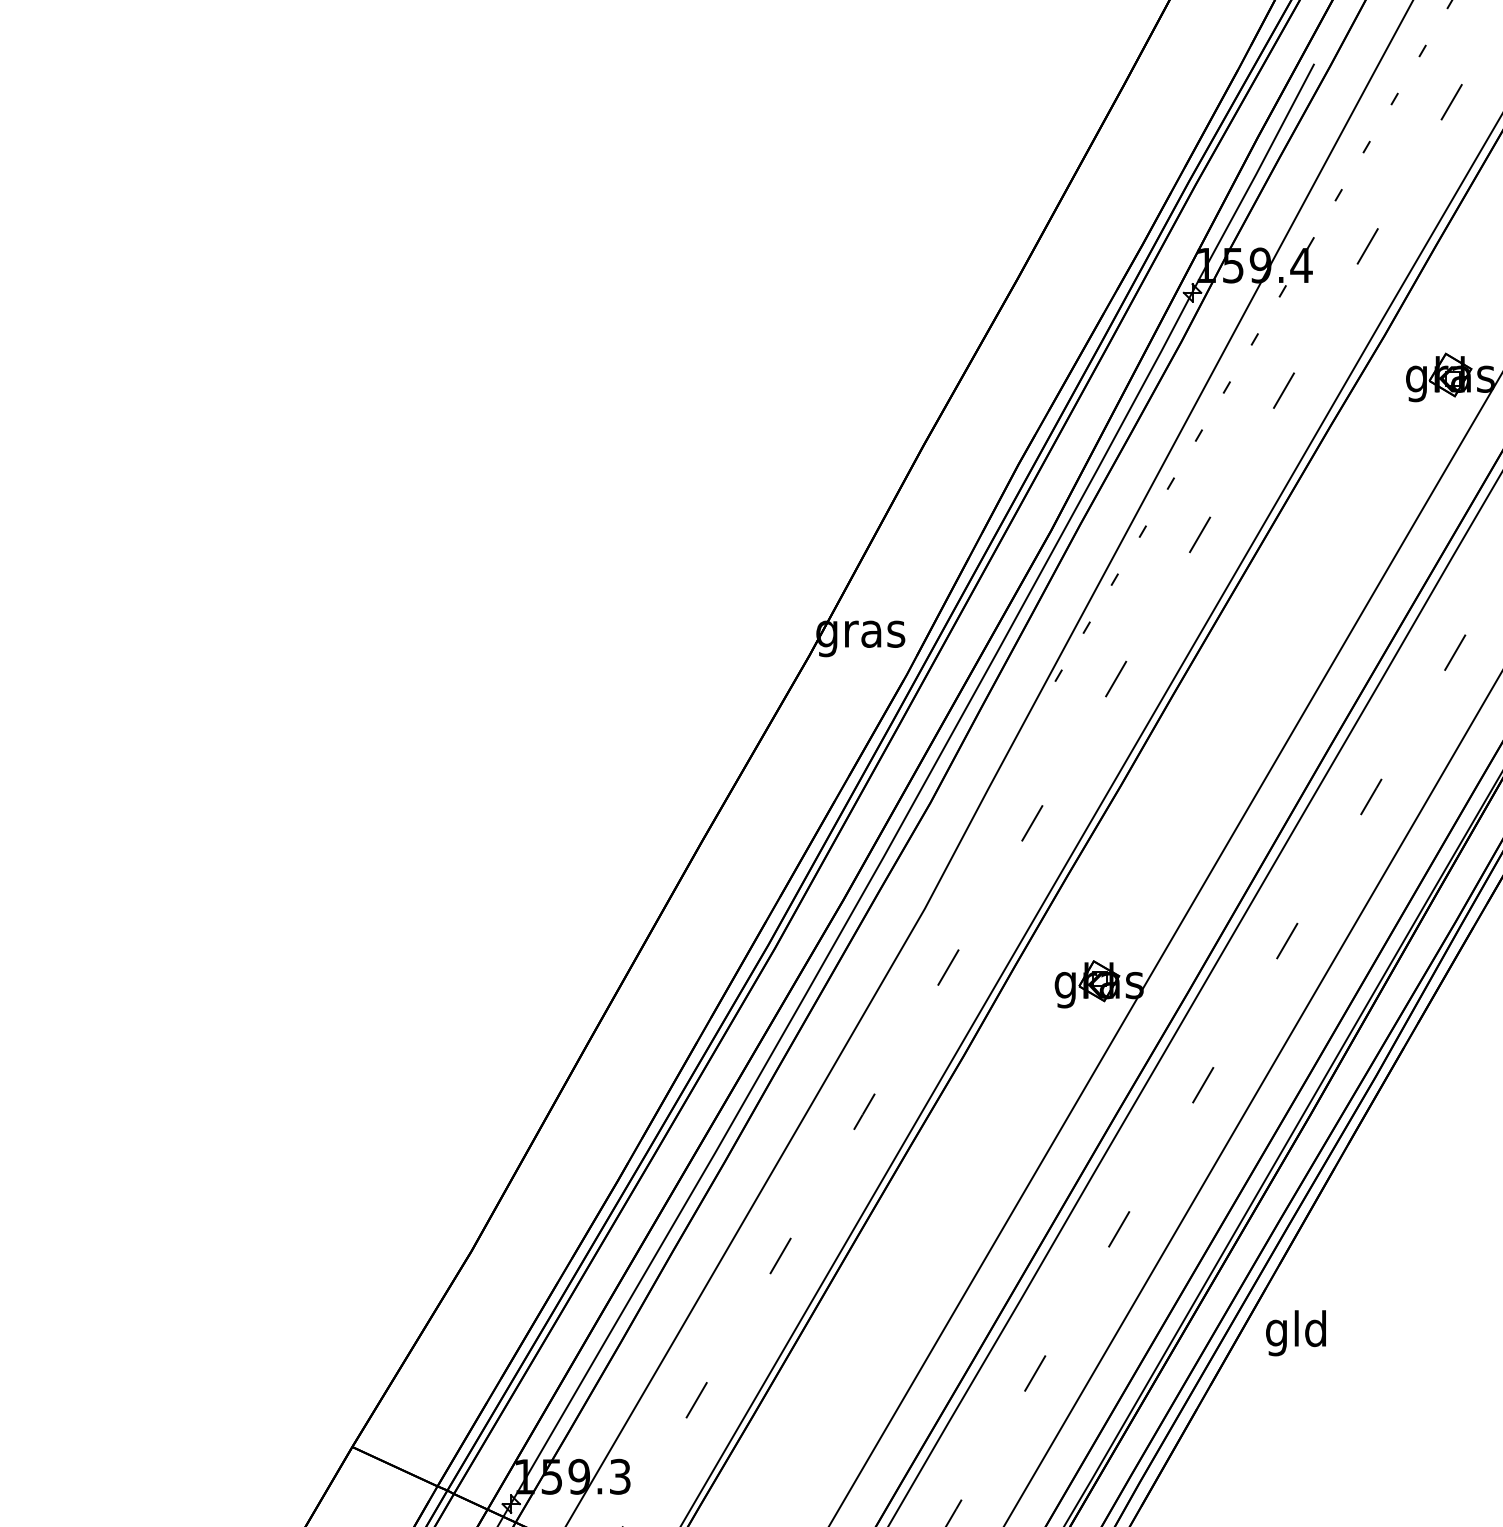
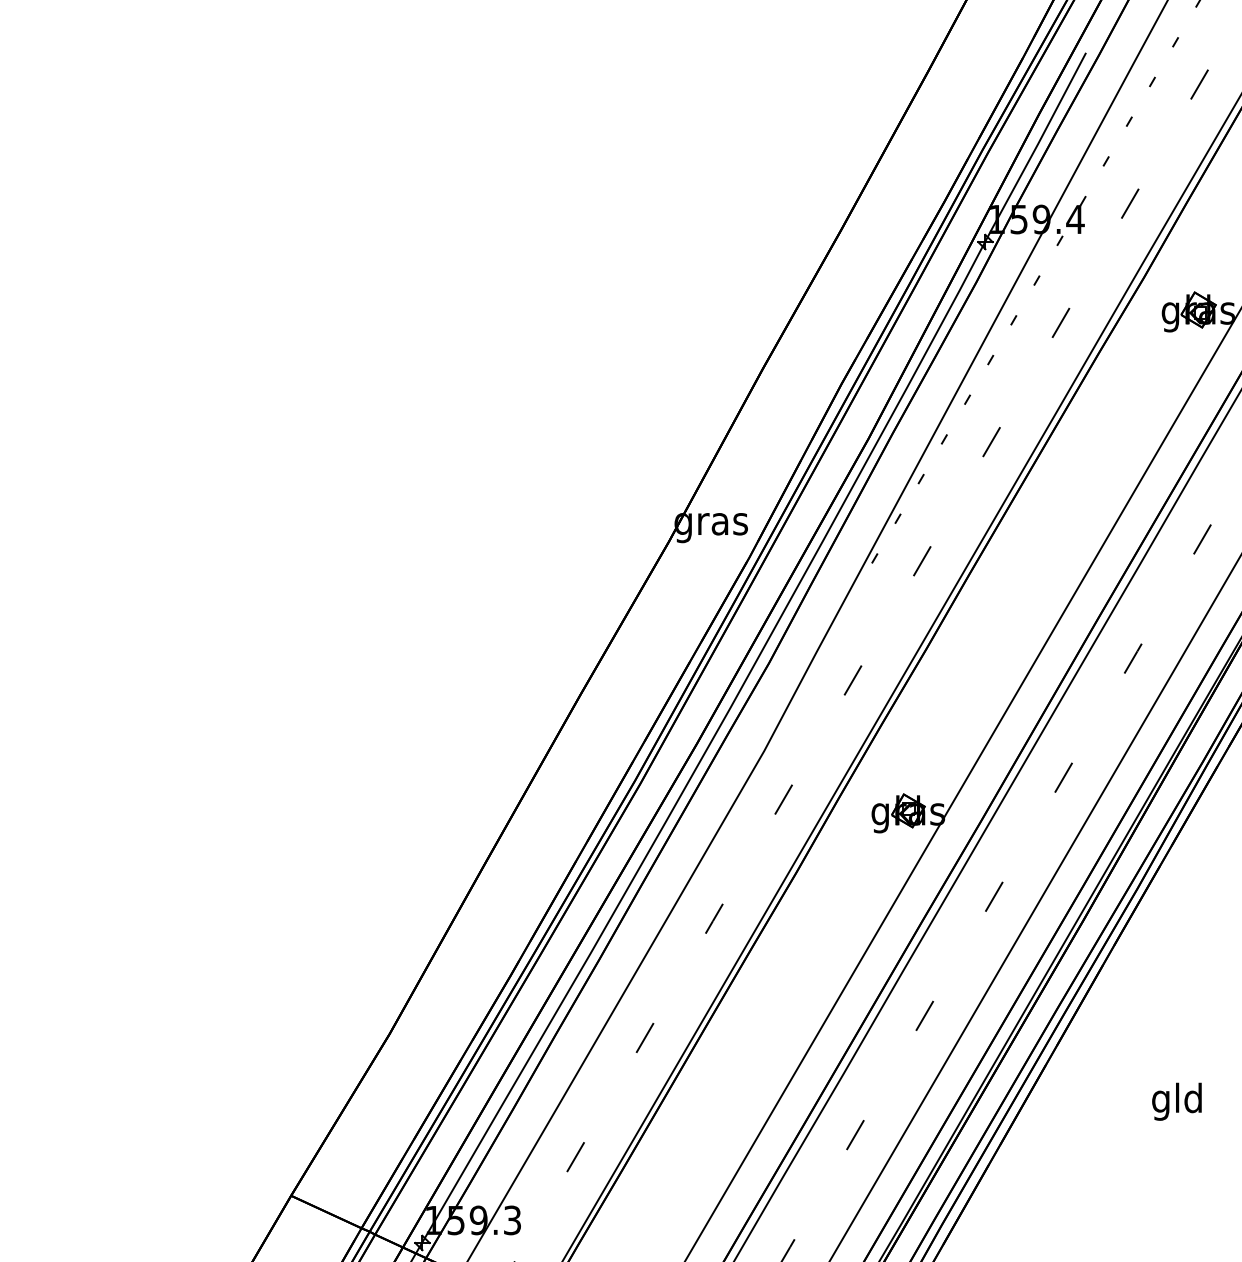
text: (1295, 1332) -> (1176, 1101), moved

